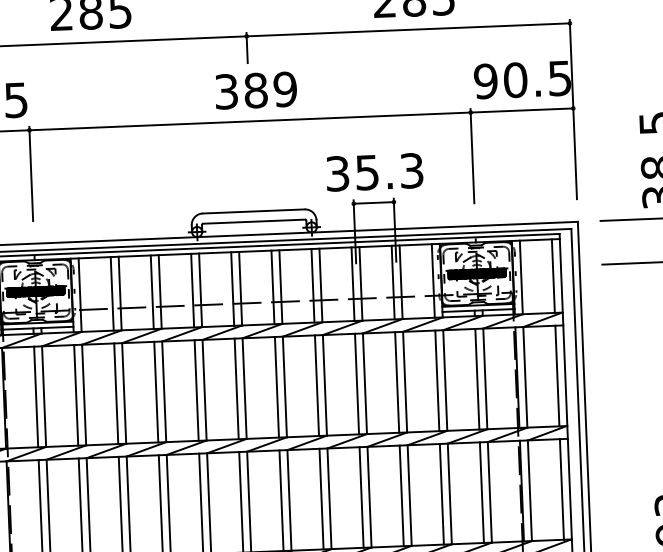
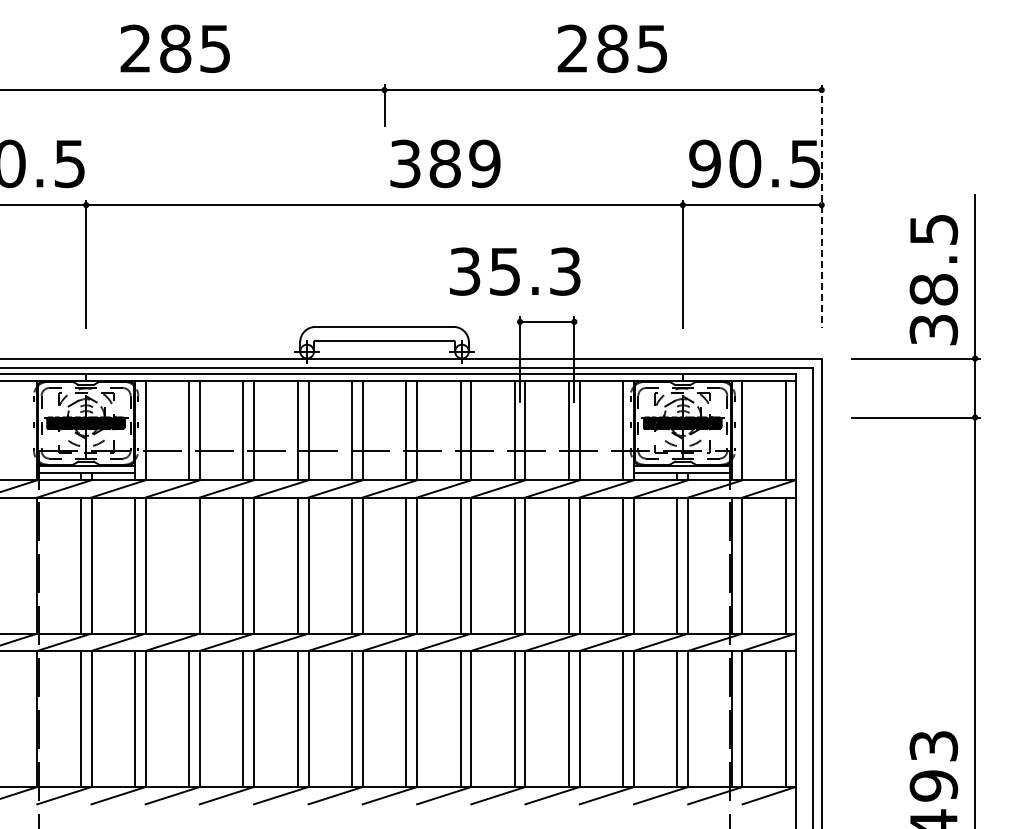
text: (256, 90) -> (445, 163), moved
line: (573, 110) -> (821, 207), solid -> dashed
text: (375, 172) -> (515, 271), moved
line: (116, 393) -> (189, 565), removed

